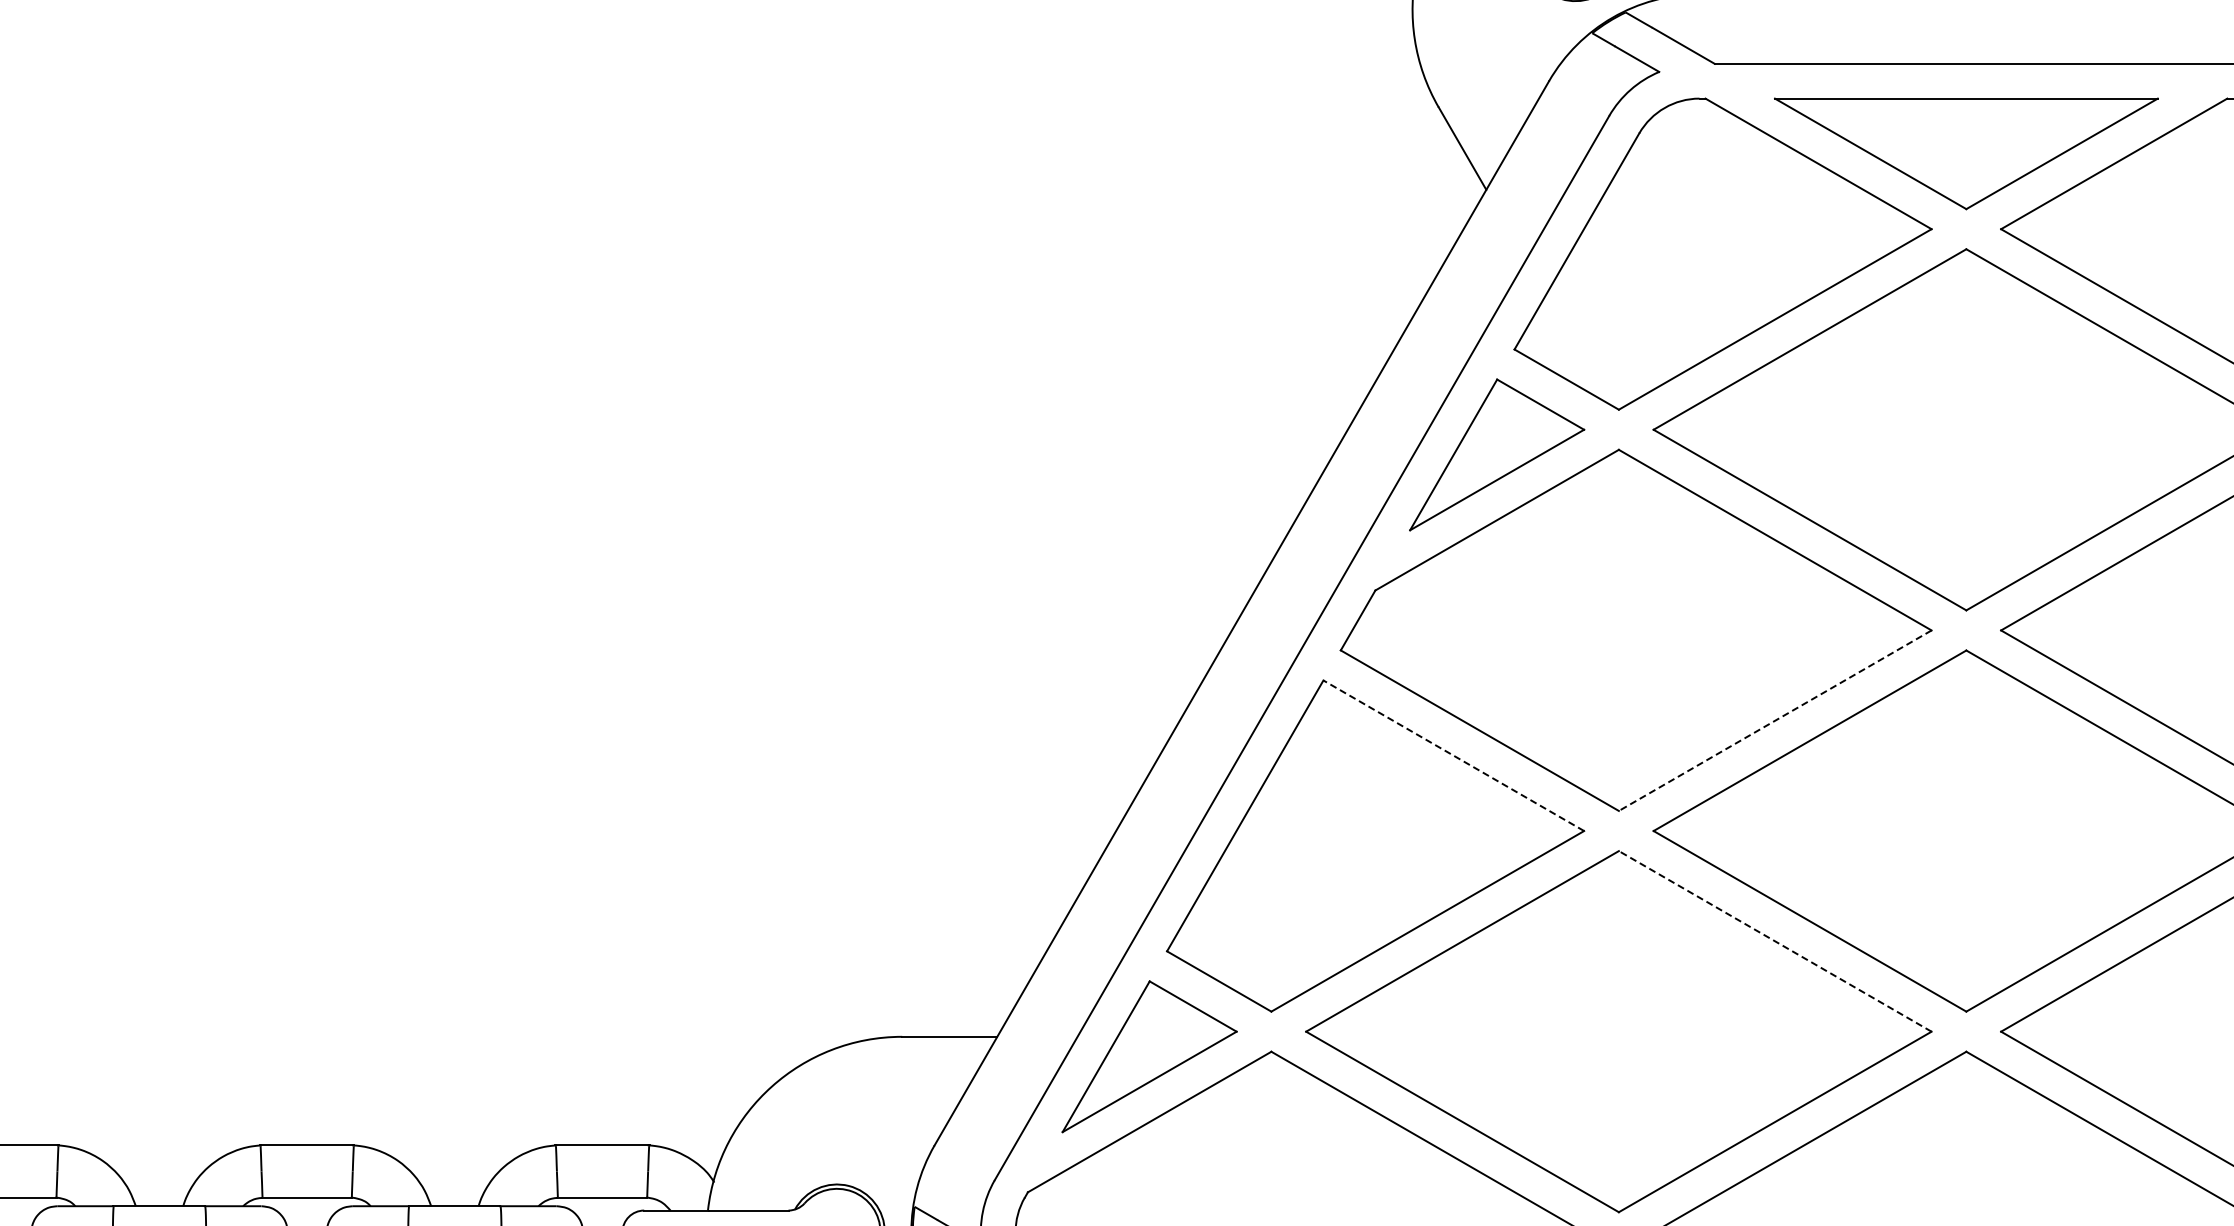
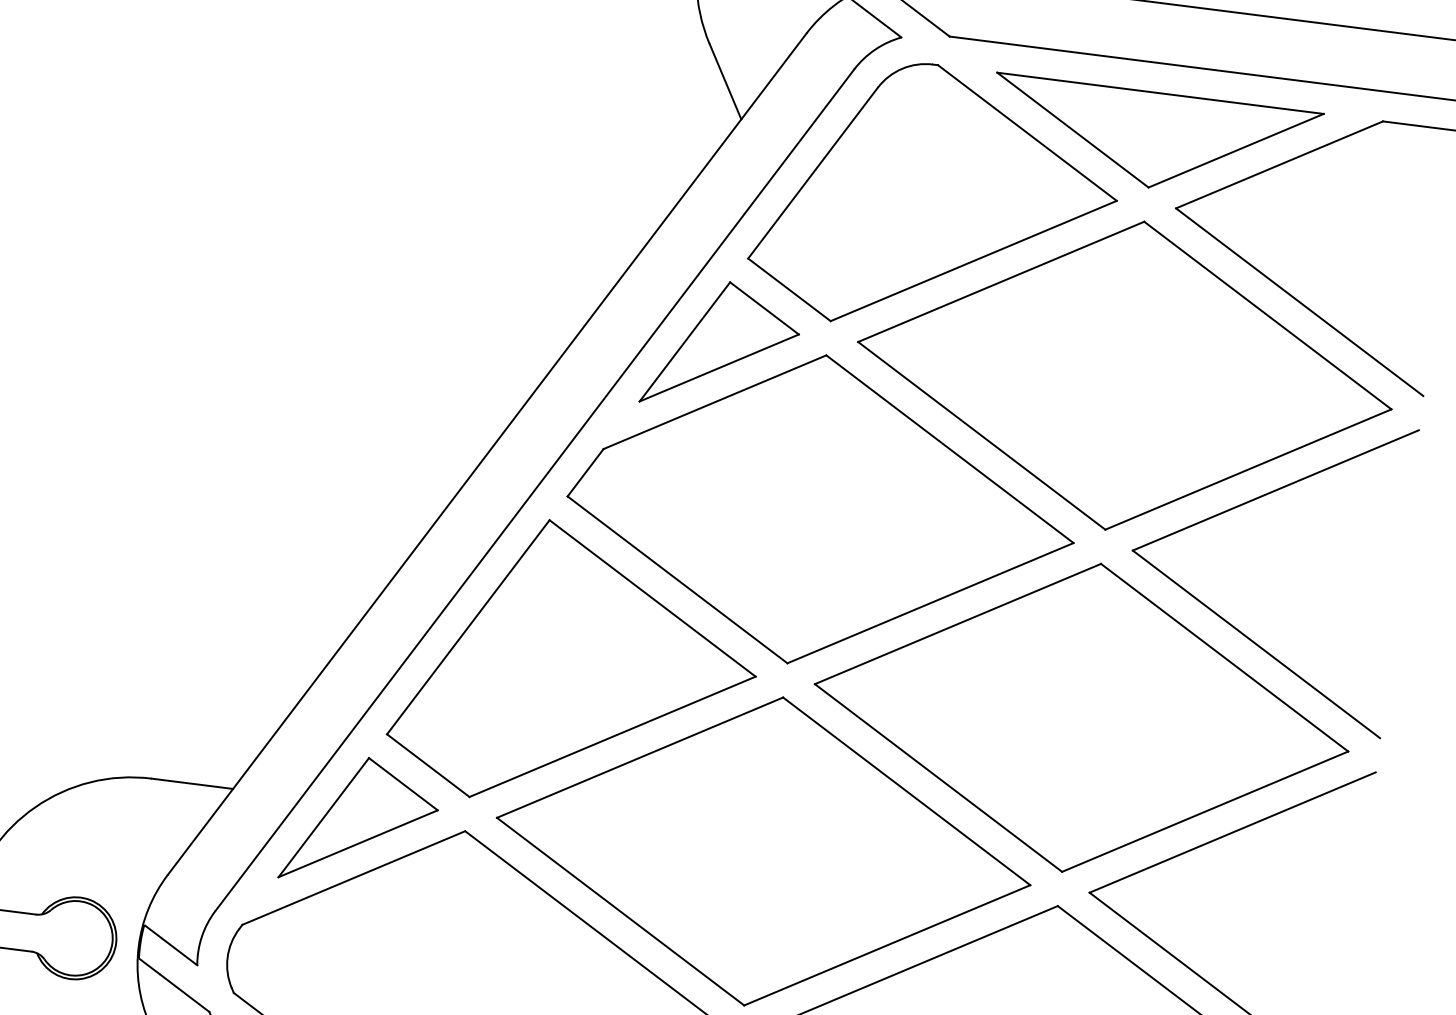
line: (1775, 720) -> (930, 603), dashed -> solid
line: (1453, 755) -> (652, 598), dashed -> solid
line: (1775, 941) -> (906, 791), dashed -> solid

